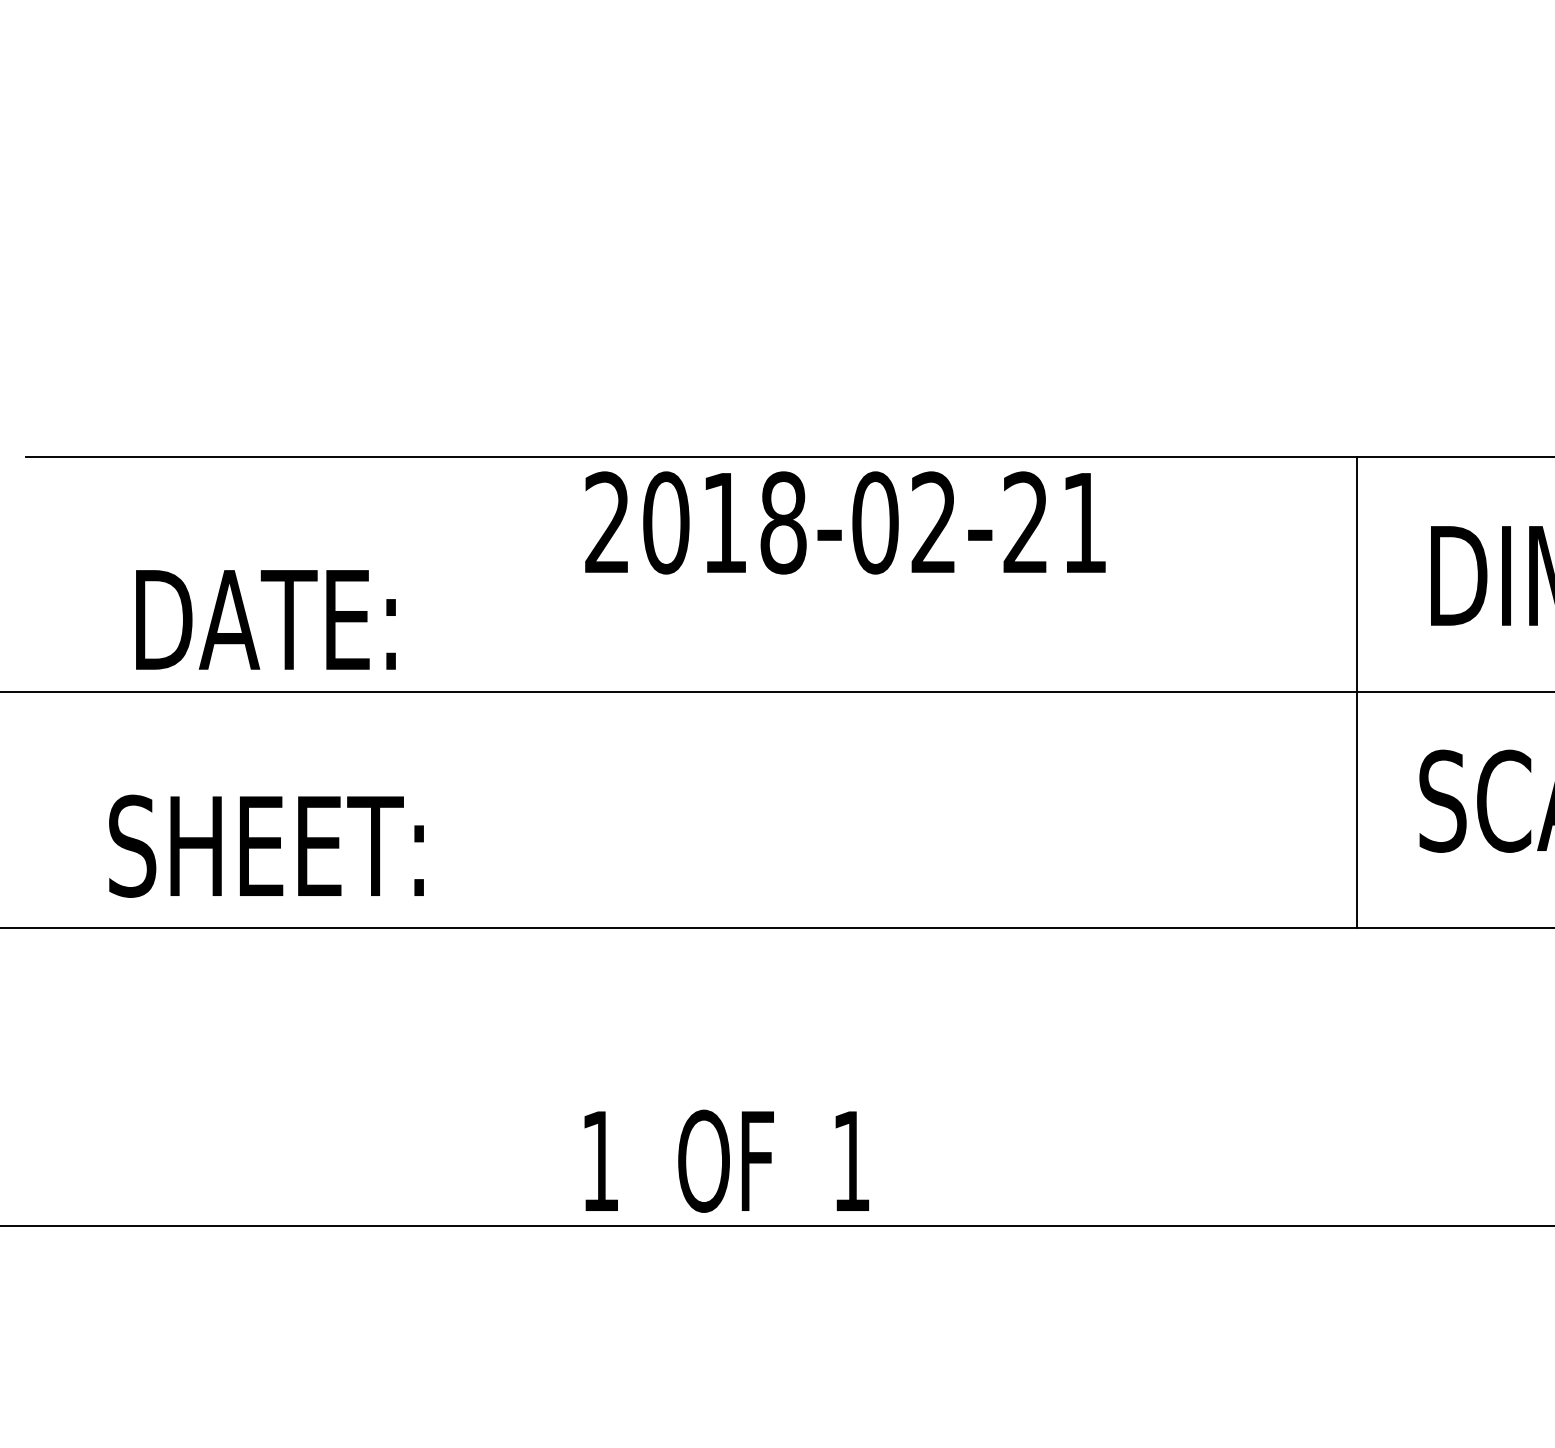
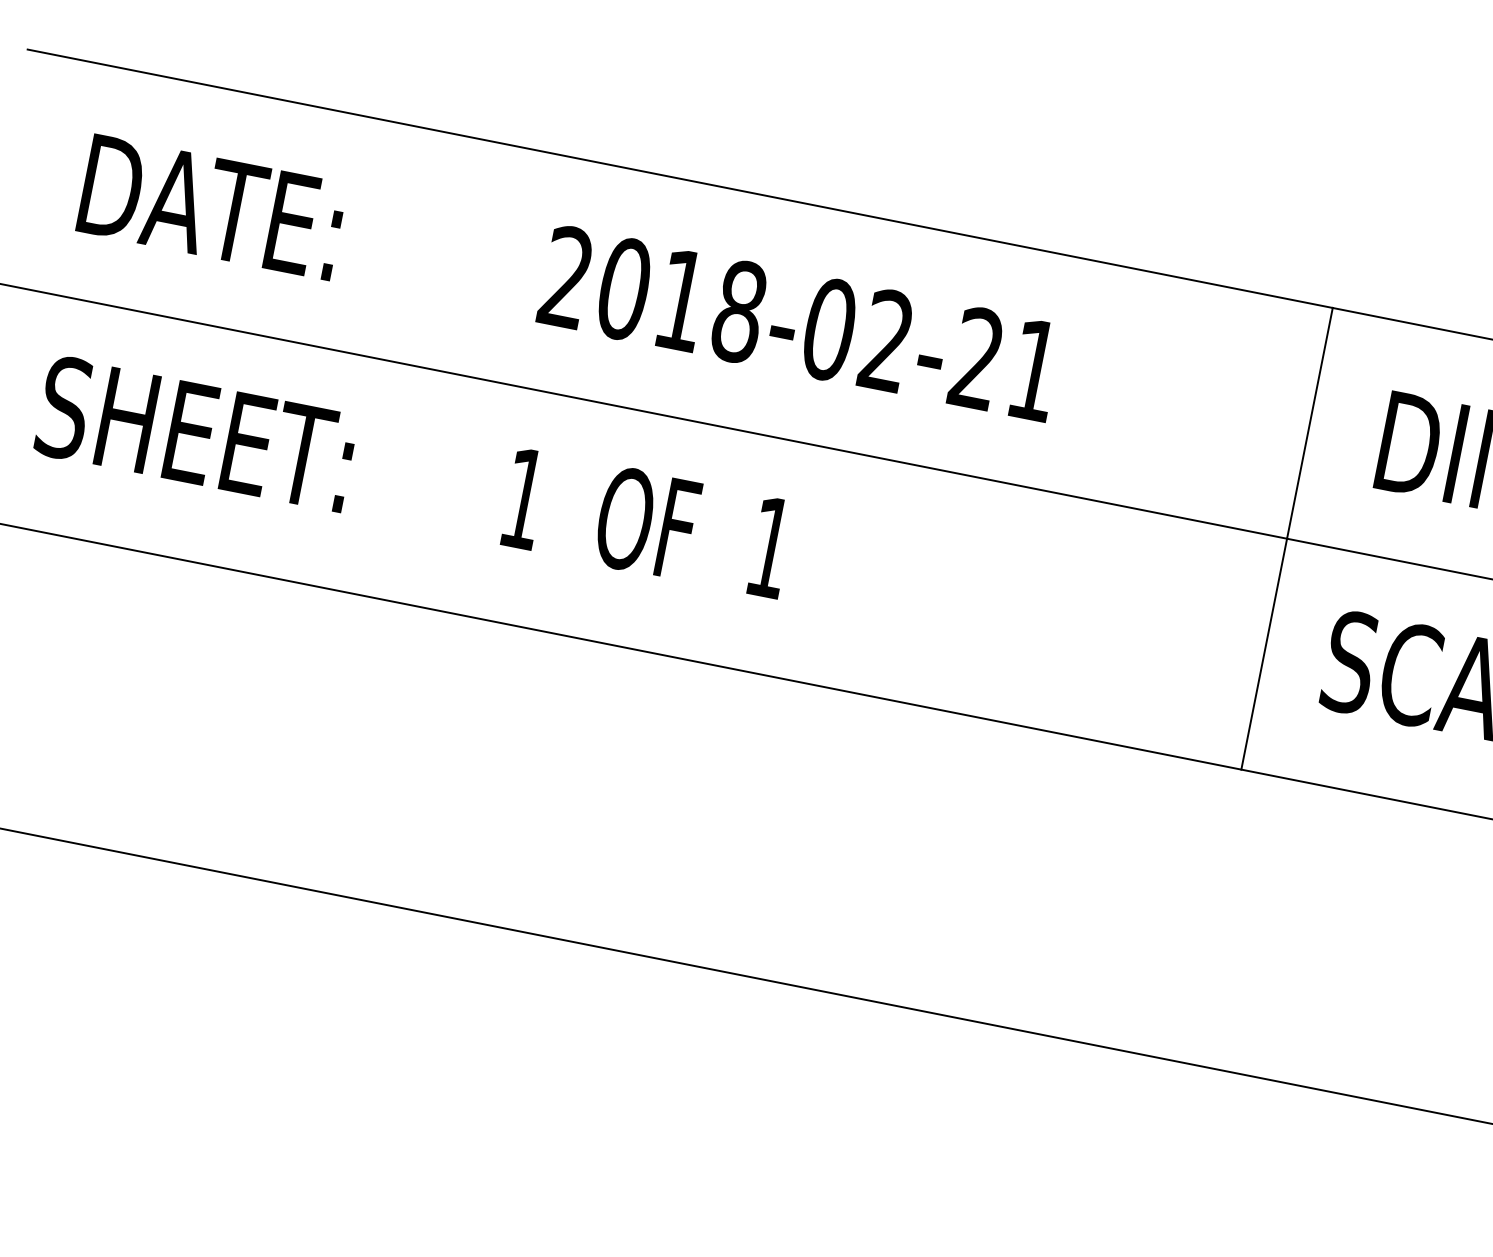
text: (845, 522) -> (800, 323), moved
text: (265, 619) -> (211, 206), moved
text: (266, 845) -> (196, 433), moved
text: (726, 1160) -> (647, 522), moved

